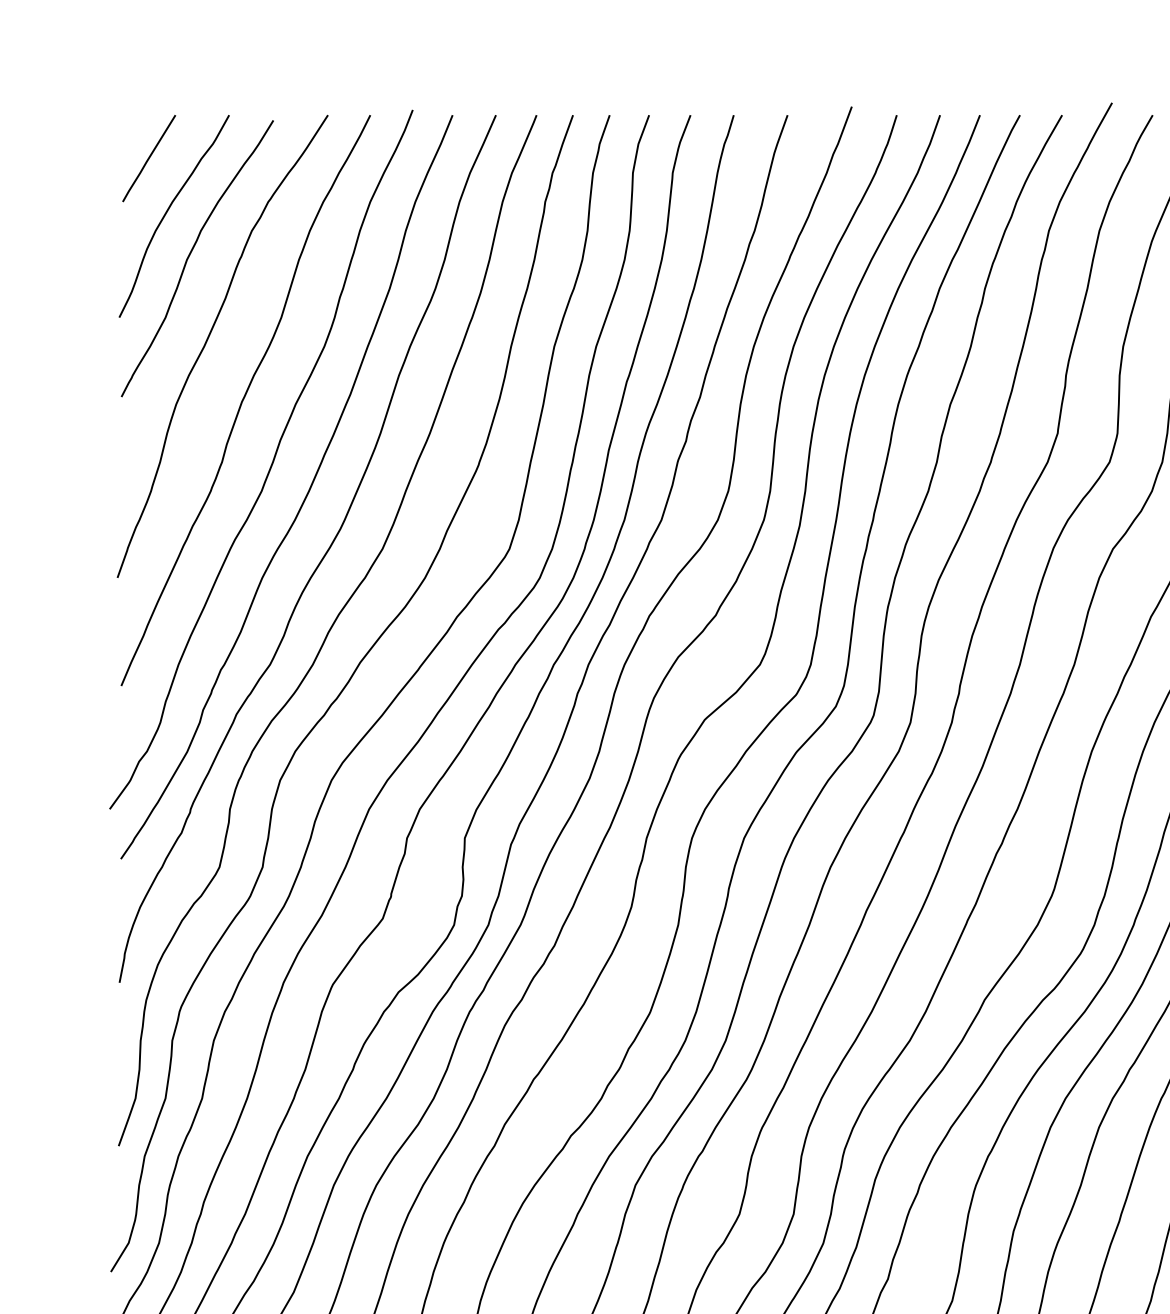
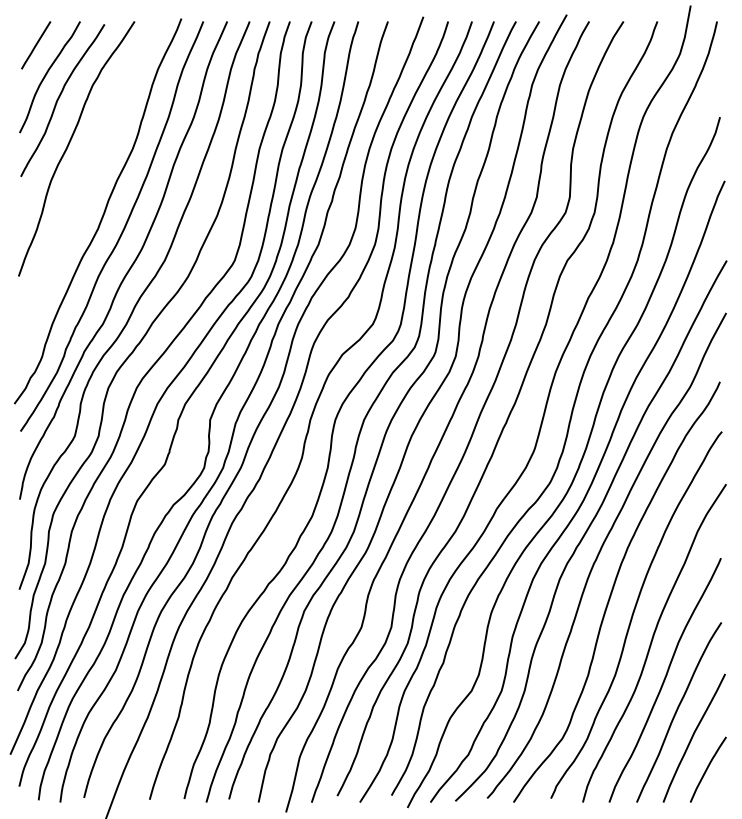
curve: (245, 398) -> (89, 177), removed

